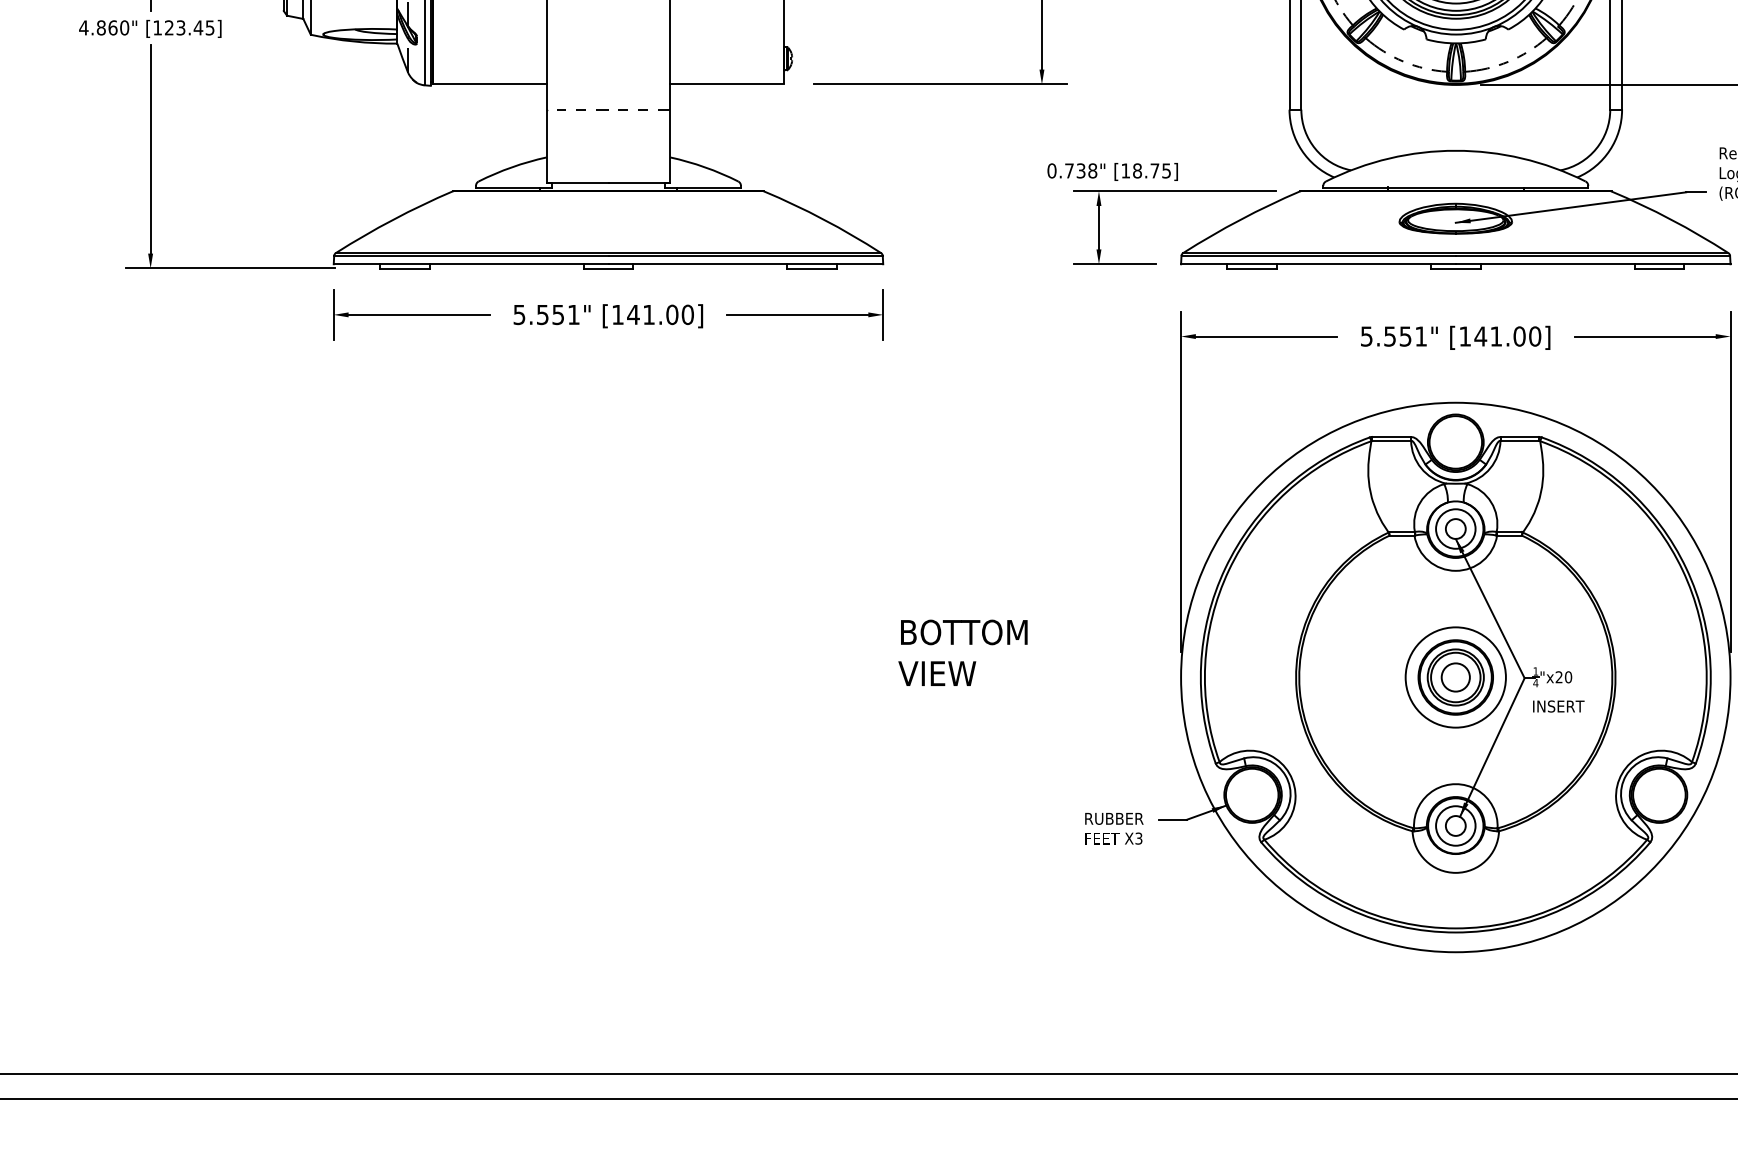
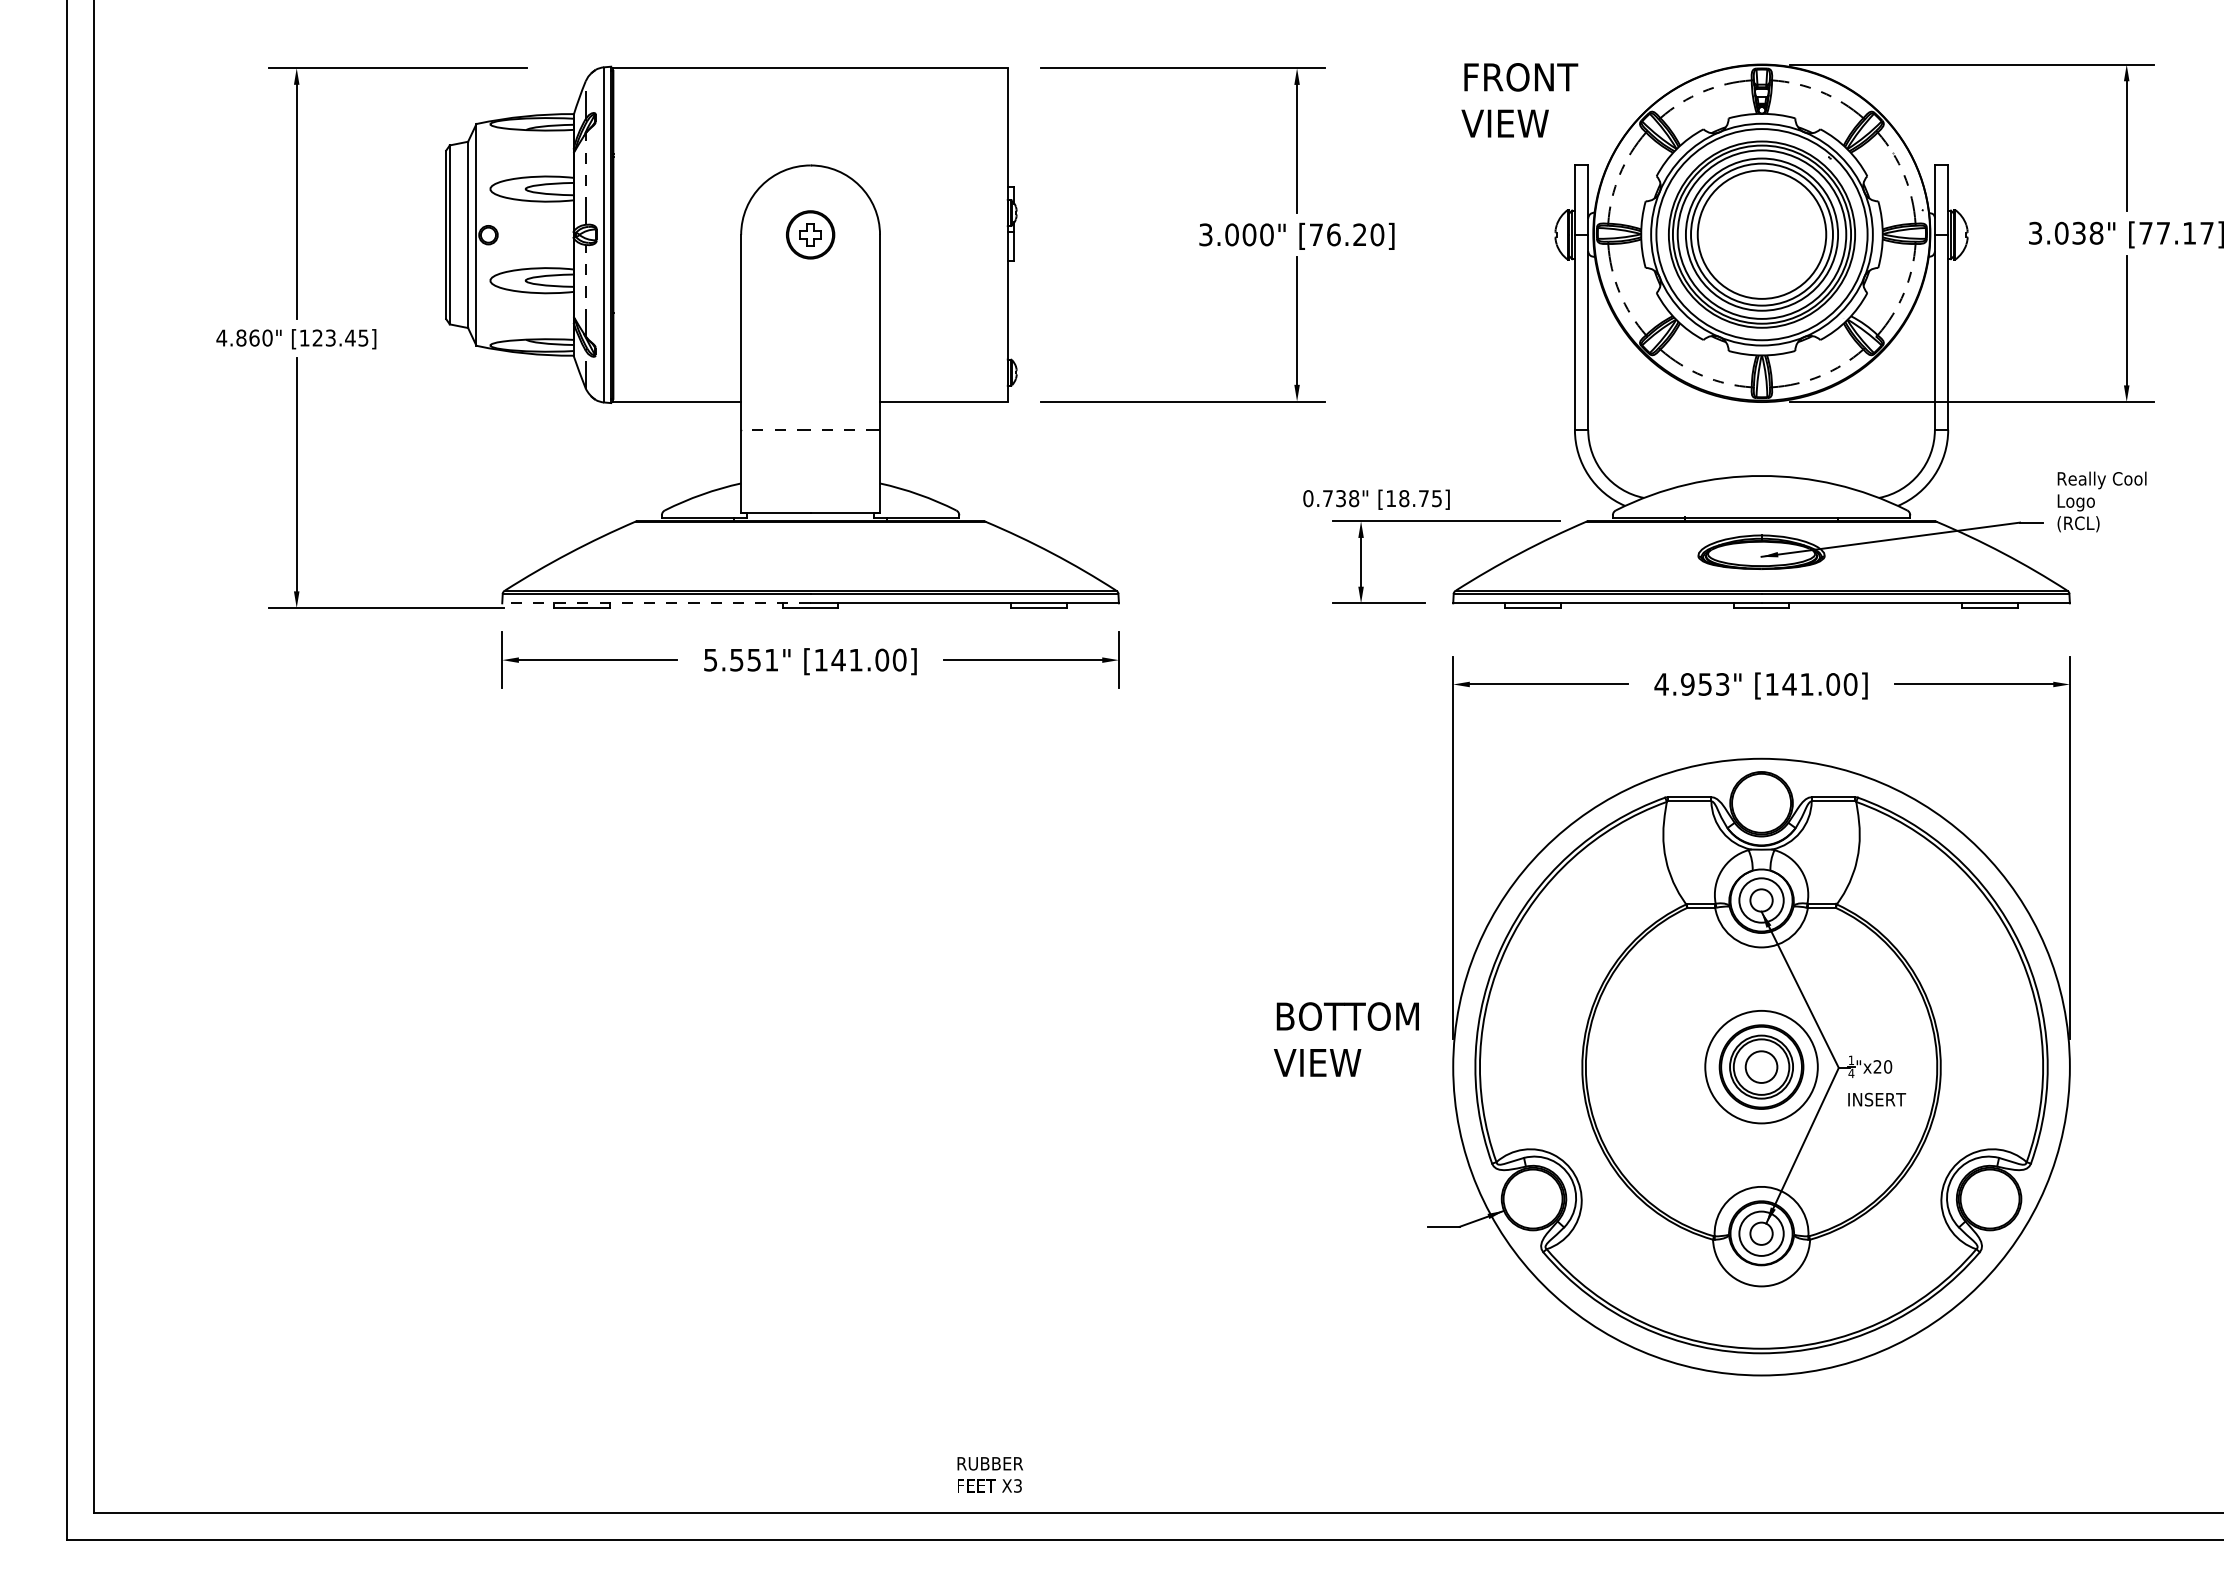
line: (470, 264) -> (655, 603), solid -> dashed
text: (1393, 336) -> (1691, 684), 5.551" -> 4.953"
text: (963, 652) -> (1346, 1039), moved
text: (1113, 828) -> (989, 1474), moved

